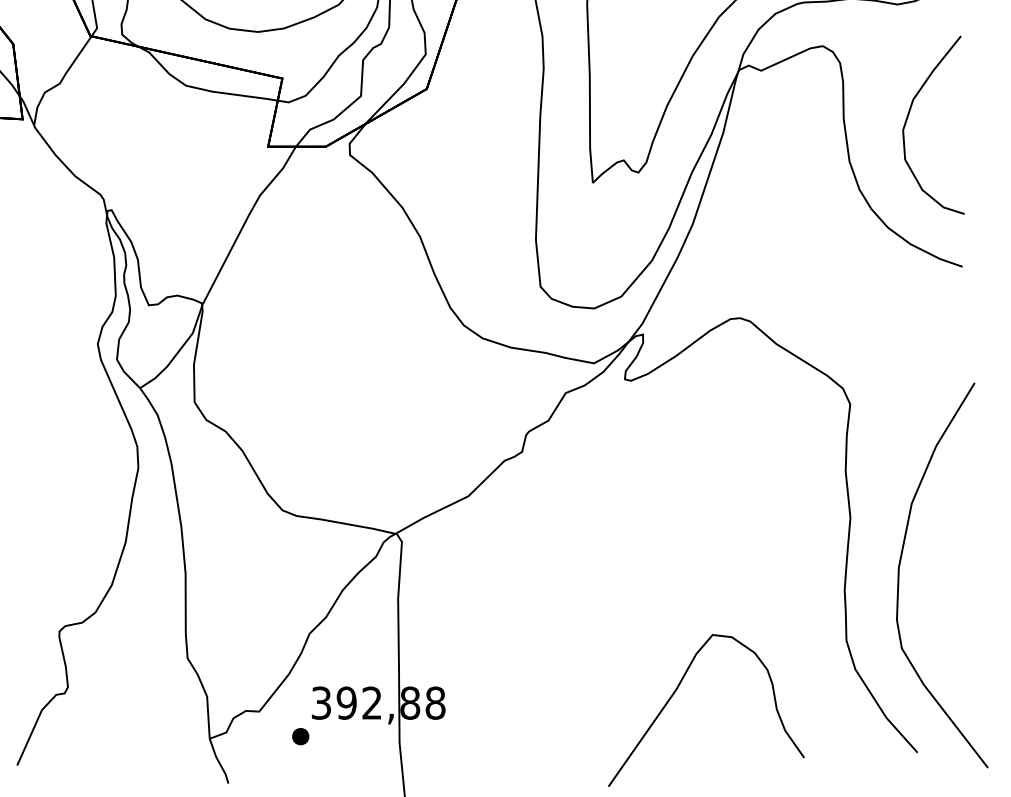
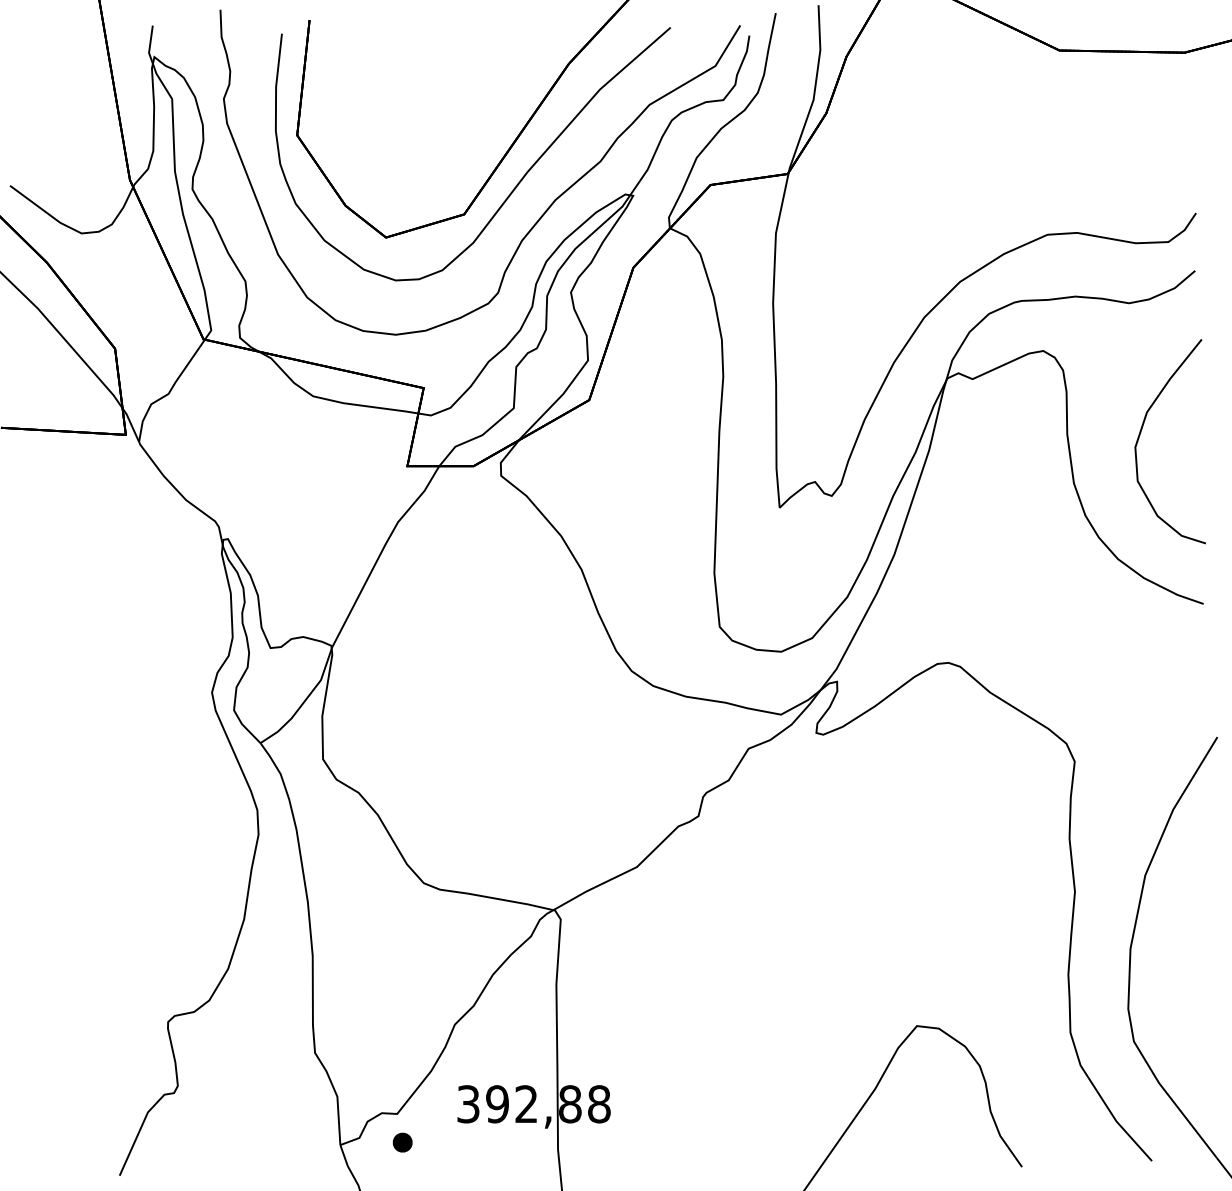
part: (300, 736) -> (402, 1142), moved

